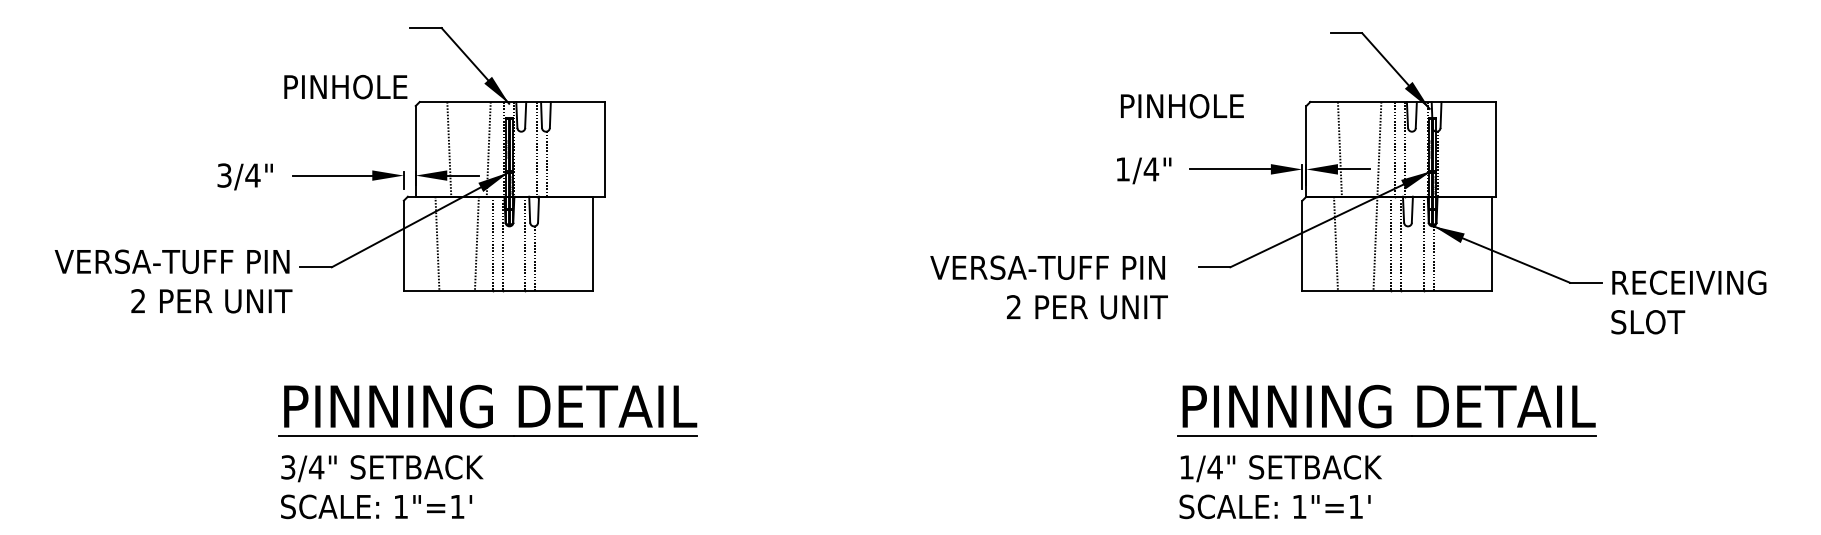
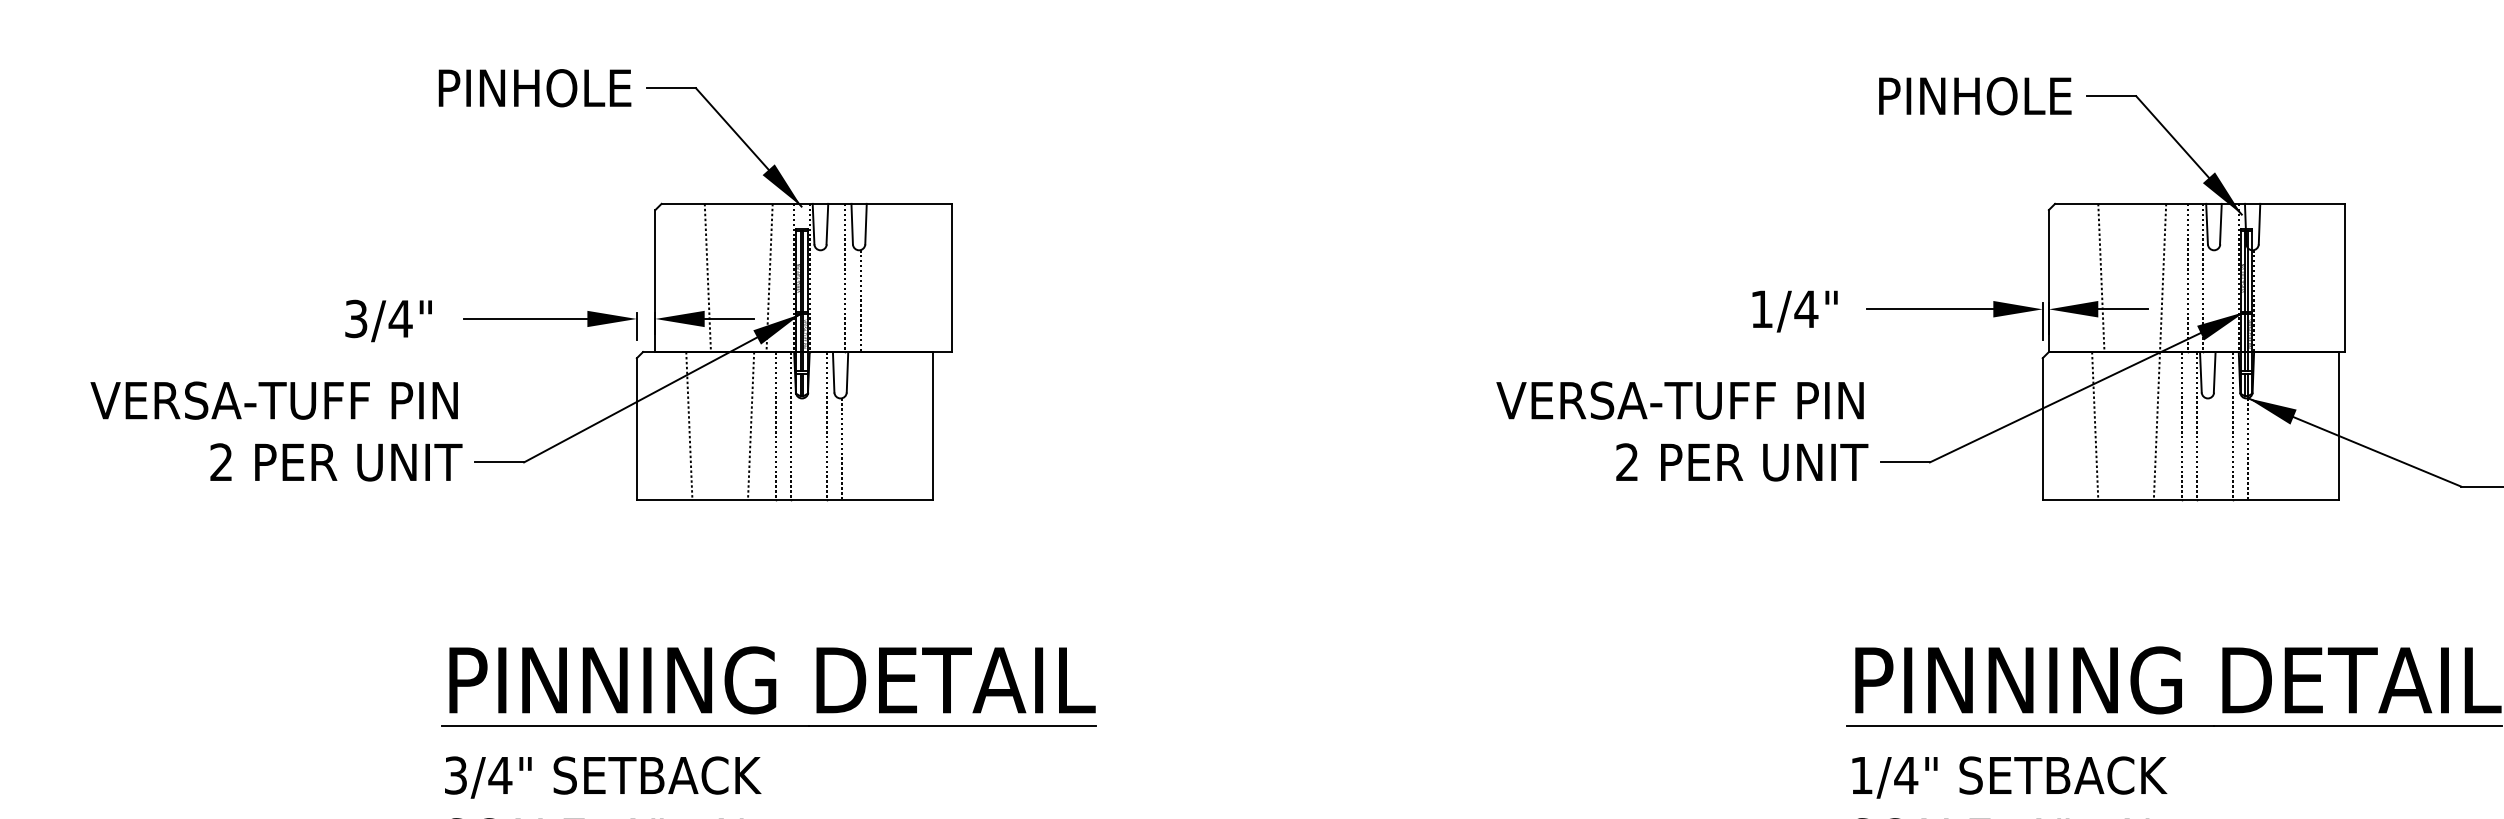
text: (345, 87) -> (534, 88), moved
text: (1182, 106) -> (1975, 96), moved
text: (173, 281) -> (276, 431), moved
text: (1048, 287) -> (1681, 431), moved

